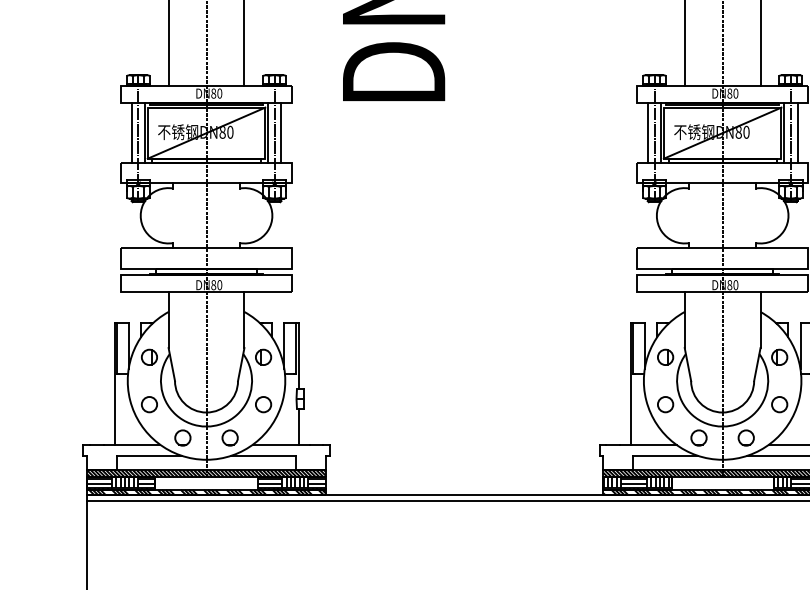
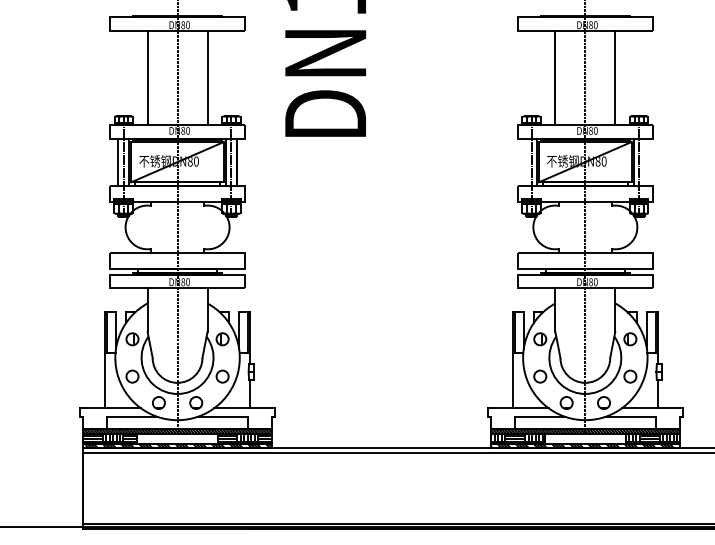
line: (648, 132) -> (526, 161), removed
line: (797, 132) -> (644, 161), removed

